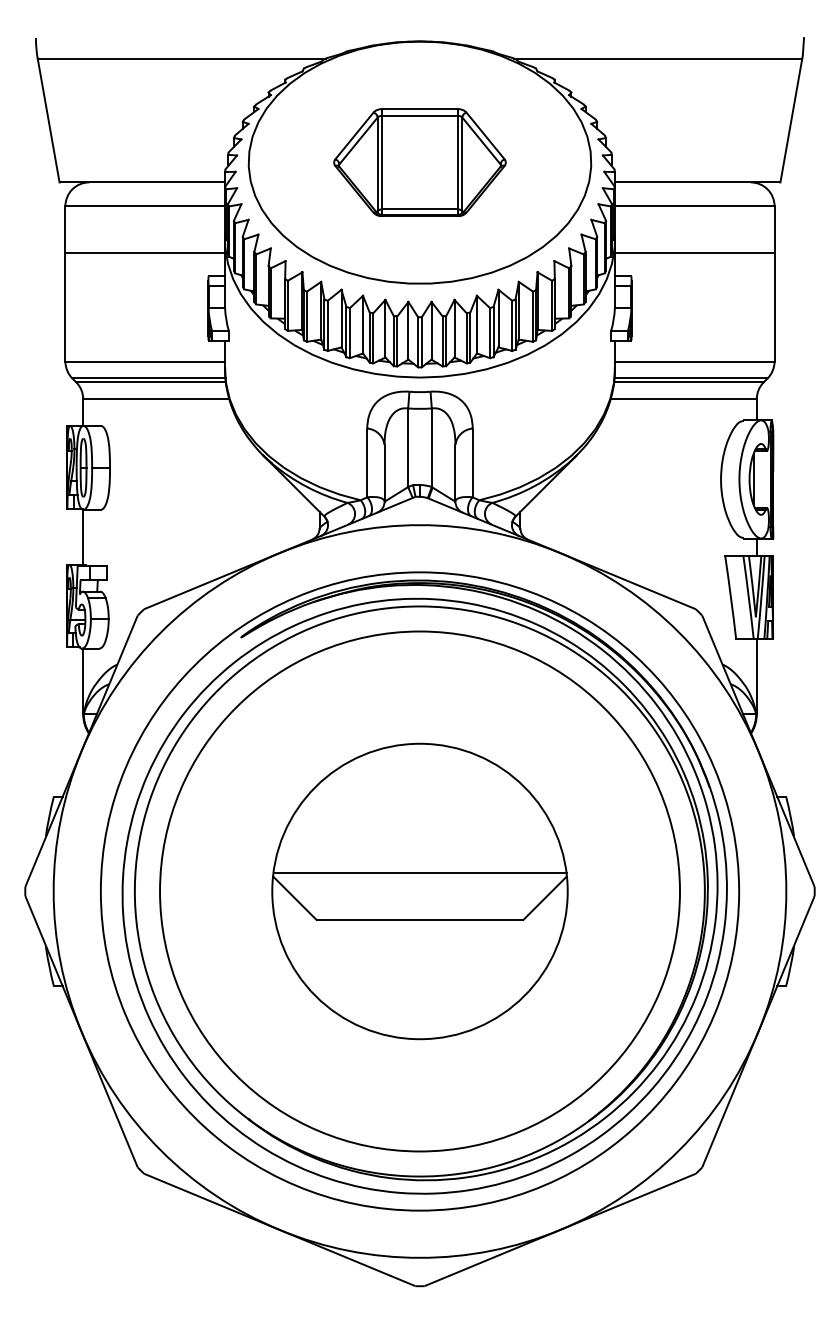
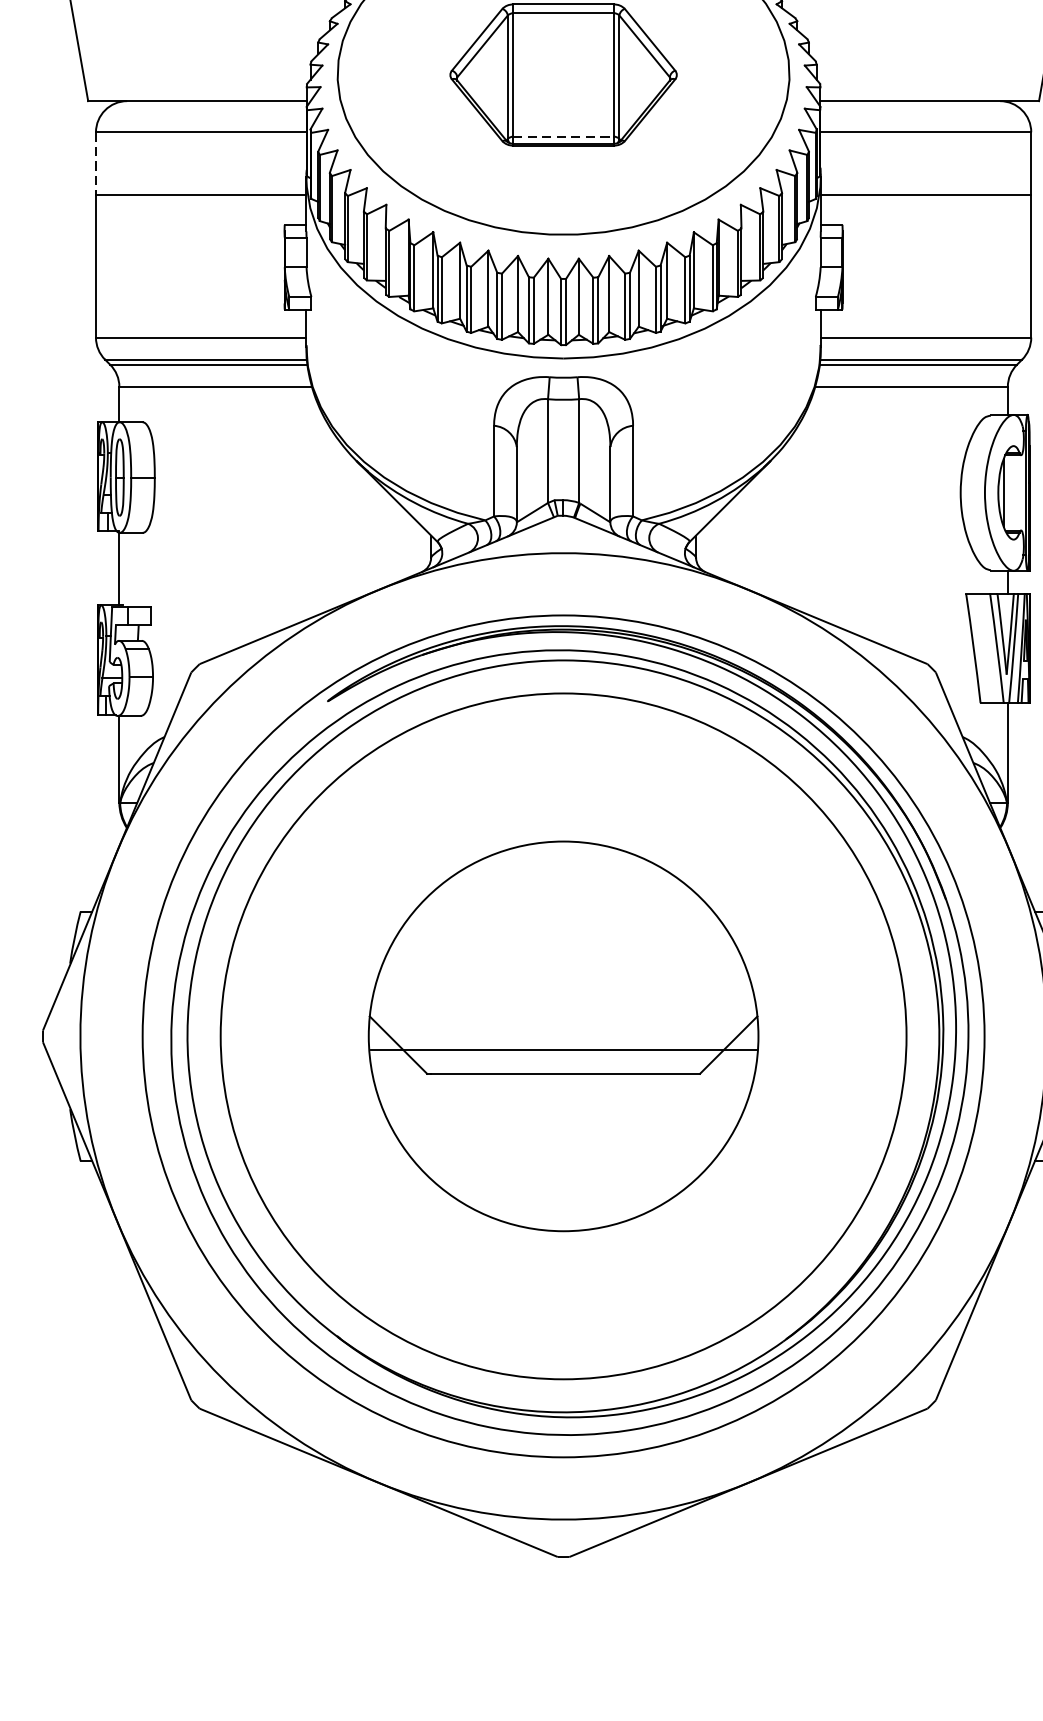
line: (420, 209) -> (564, 136), solid -> dashed
line: (65, 229) -> (96, 163), solid -> dashed
line: (419, 872) -> (562, 1049), moved

